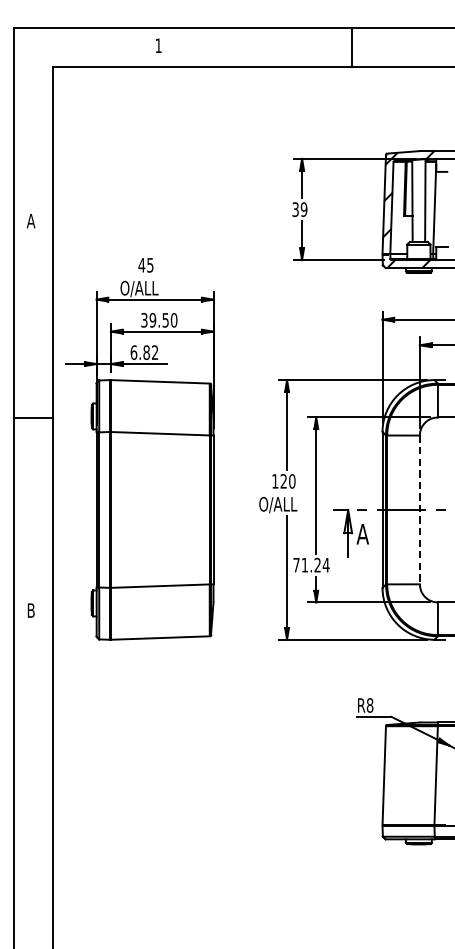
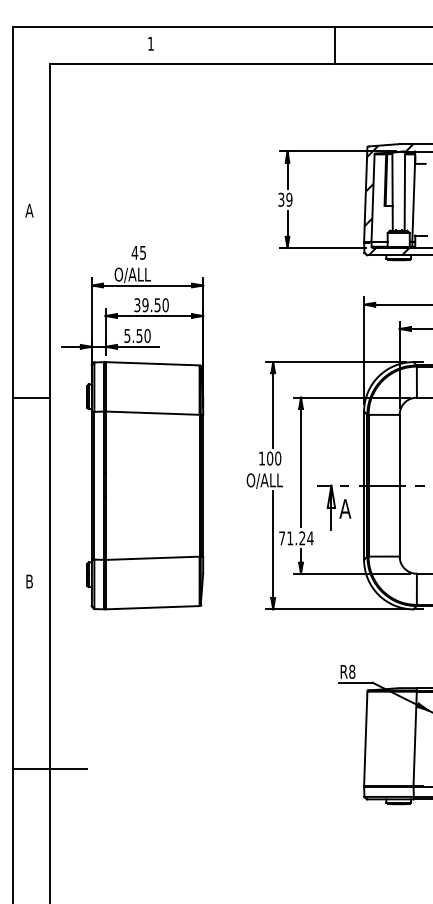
text: (144, 352) -> (137, 335), 6.82 -> 5.50
text: (284, 481) -> (270, 458), 120 -> 100
line: (419, 509) -> (399, 485), dashed -> solid
line: (52, 806) -> (49, 768), added

